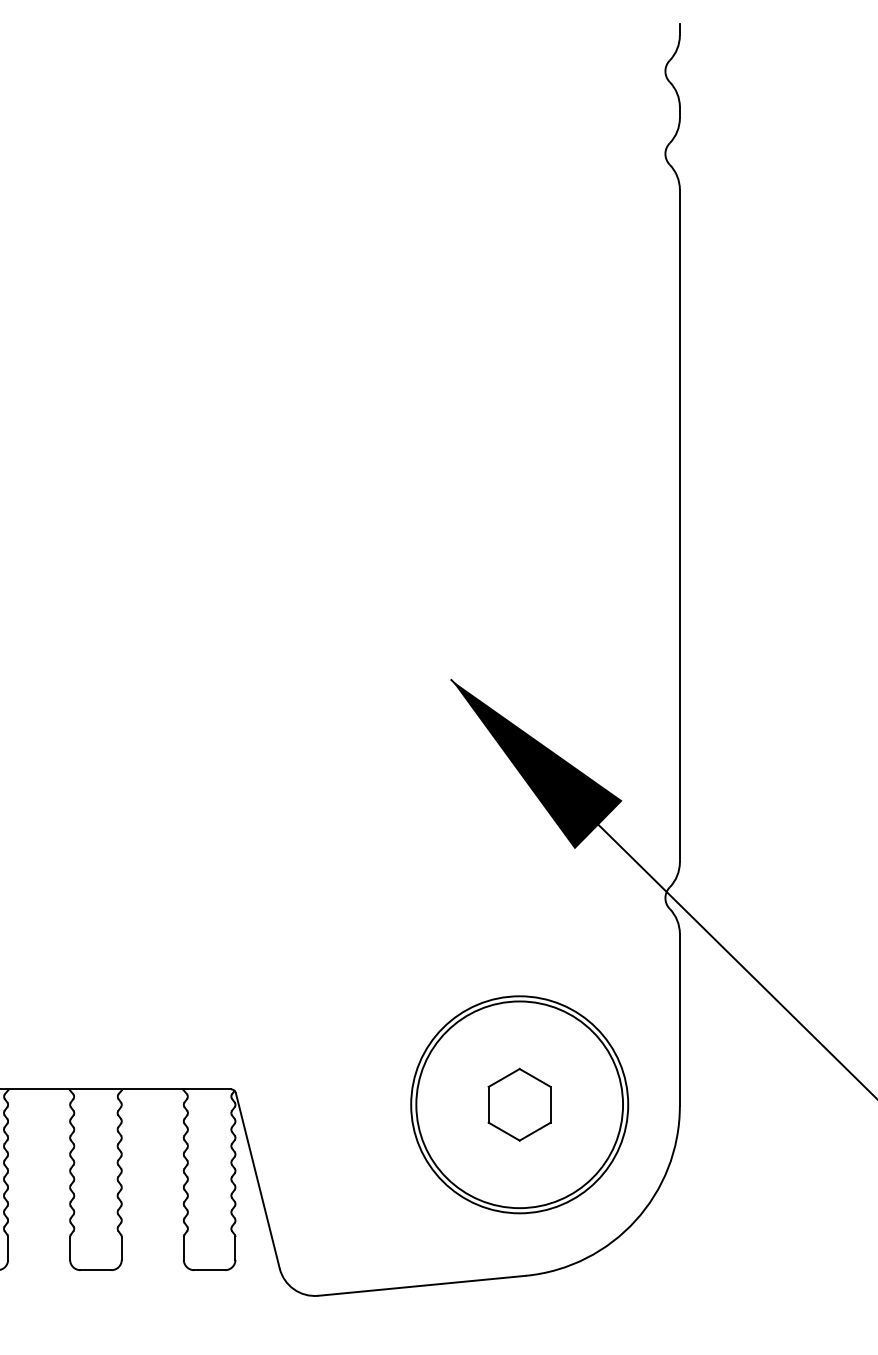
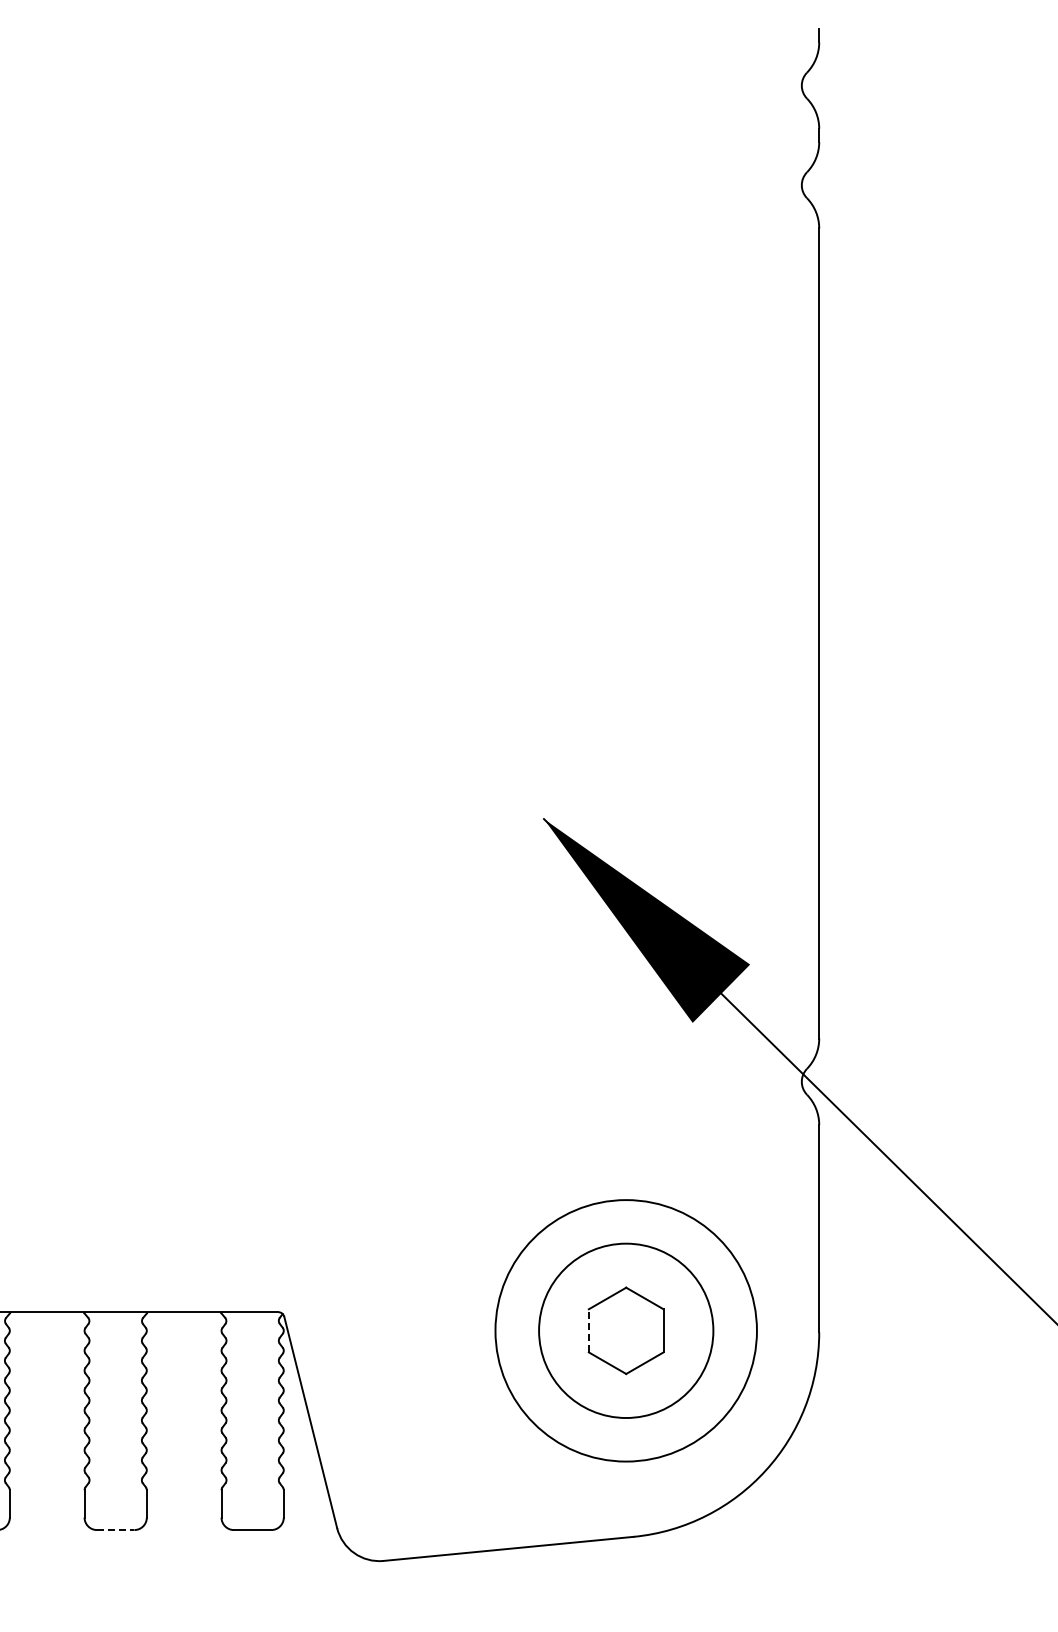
line: (488, 1104) -> (588, 1330), solid -> dashed
circle: (519, 1104) -> (625, 1330), size x0.7
line: (95, 1270) -> (115, 1530), solid -> dashed

